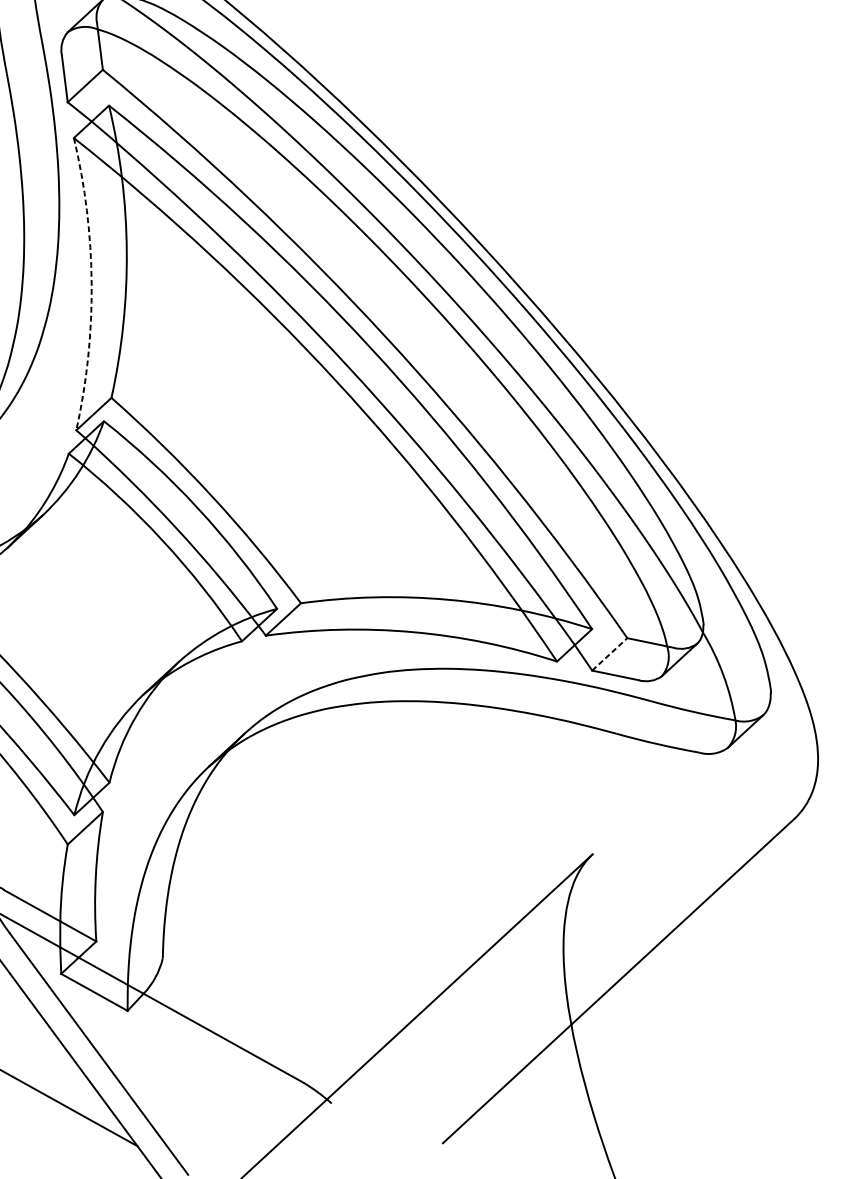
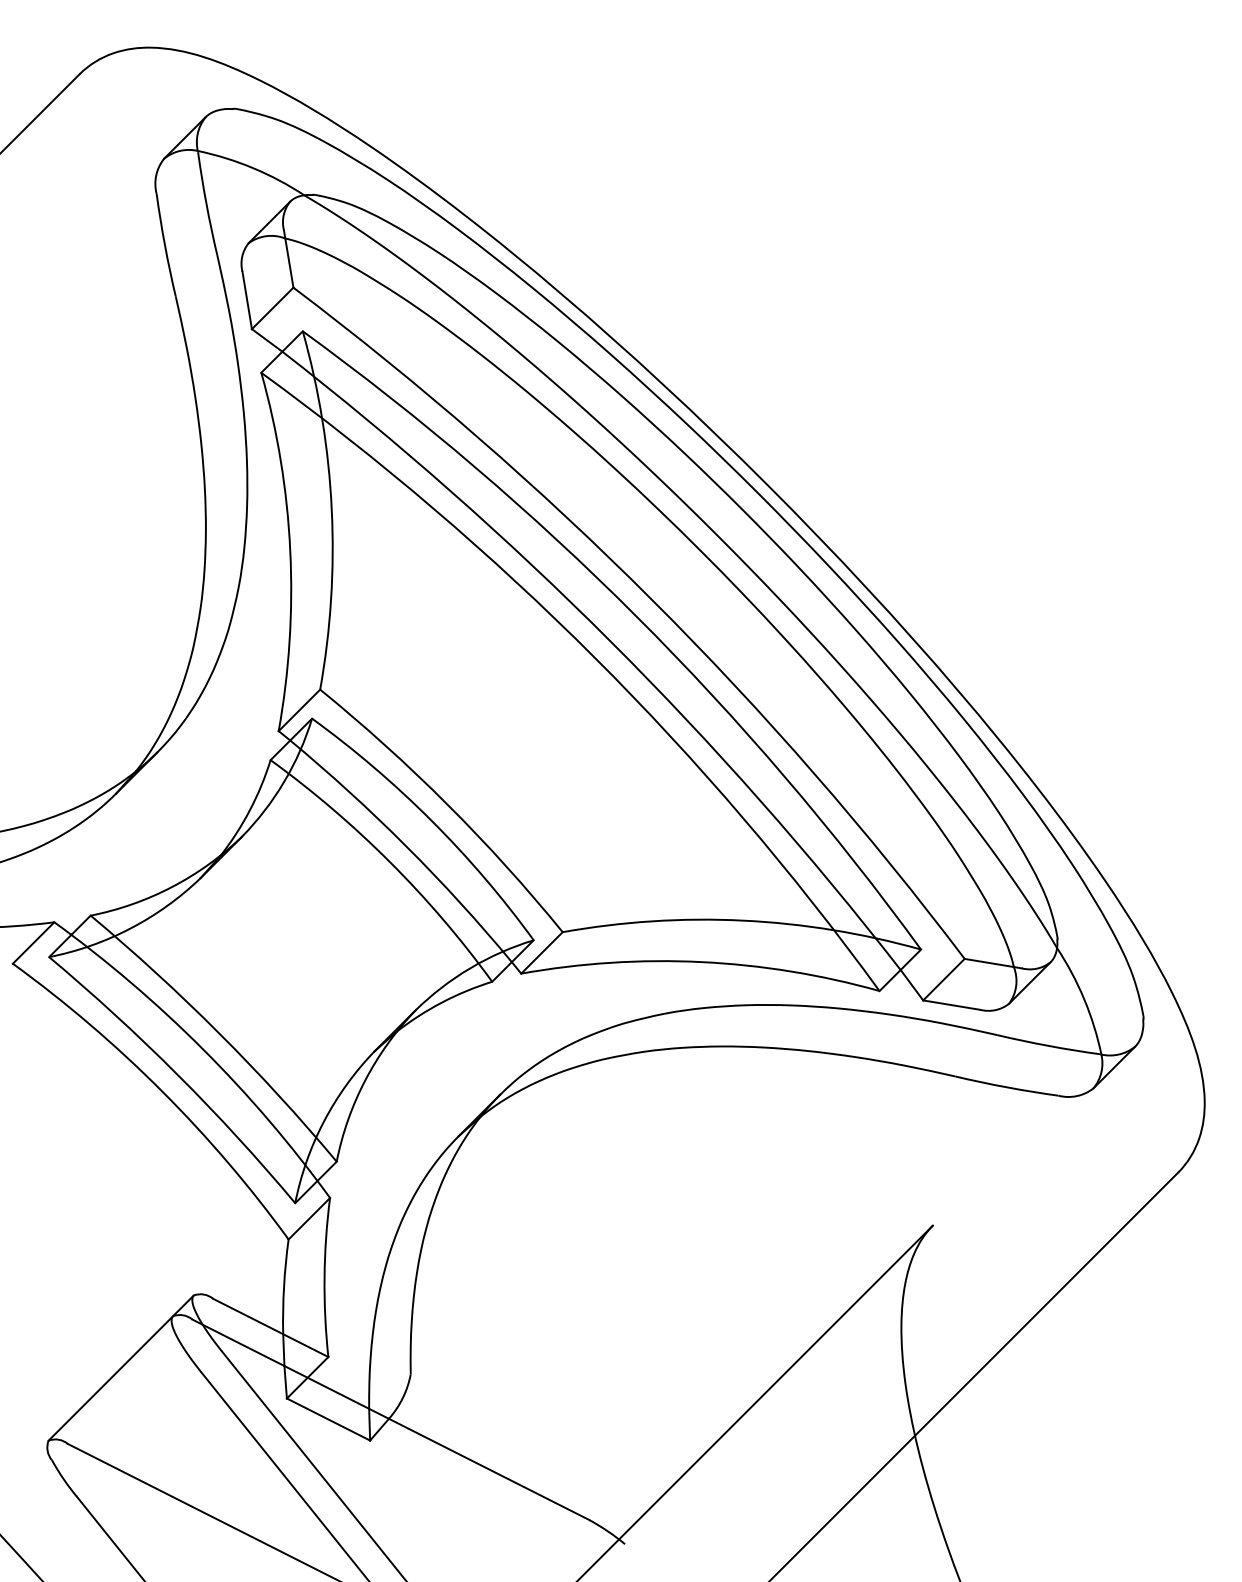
arc: (91, 283) -> (290, 550), dashed -> solid
line: (610, 654) -> (944, 979), dashed -> solid

